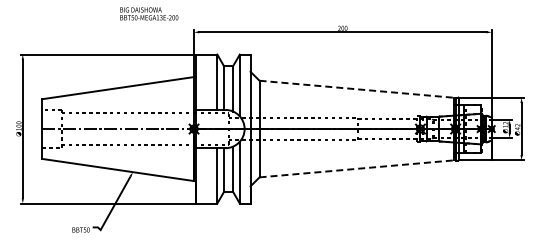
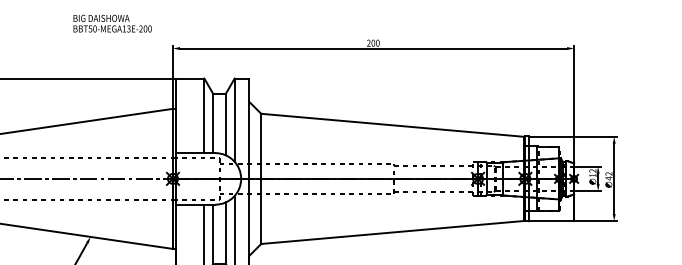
line: (356, 89) -> (391, 125), dashed -> solid
line: (356, 168) -> (391, 232), dashed -> solid

